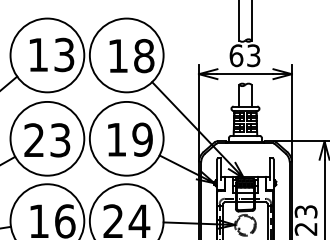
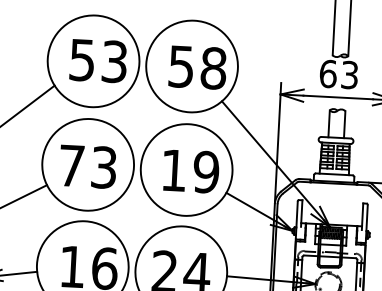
text: (37, 55) -> (81, 60), 13 -> 53
text: (117, 56) -> (180, 67), 18 -> 58
text: (33, 139) -> (70, 164), 23 -> 73

